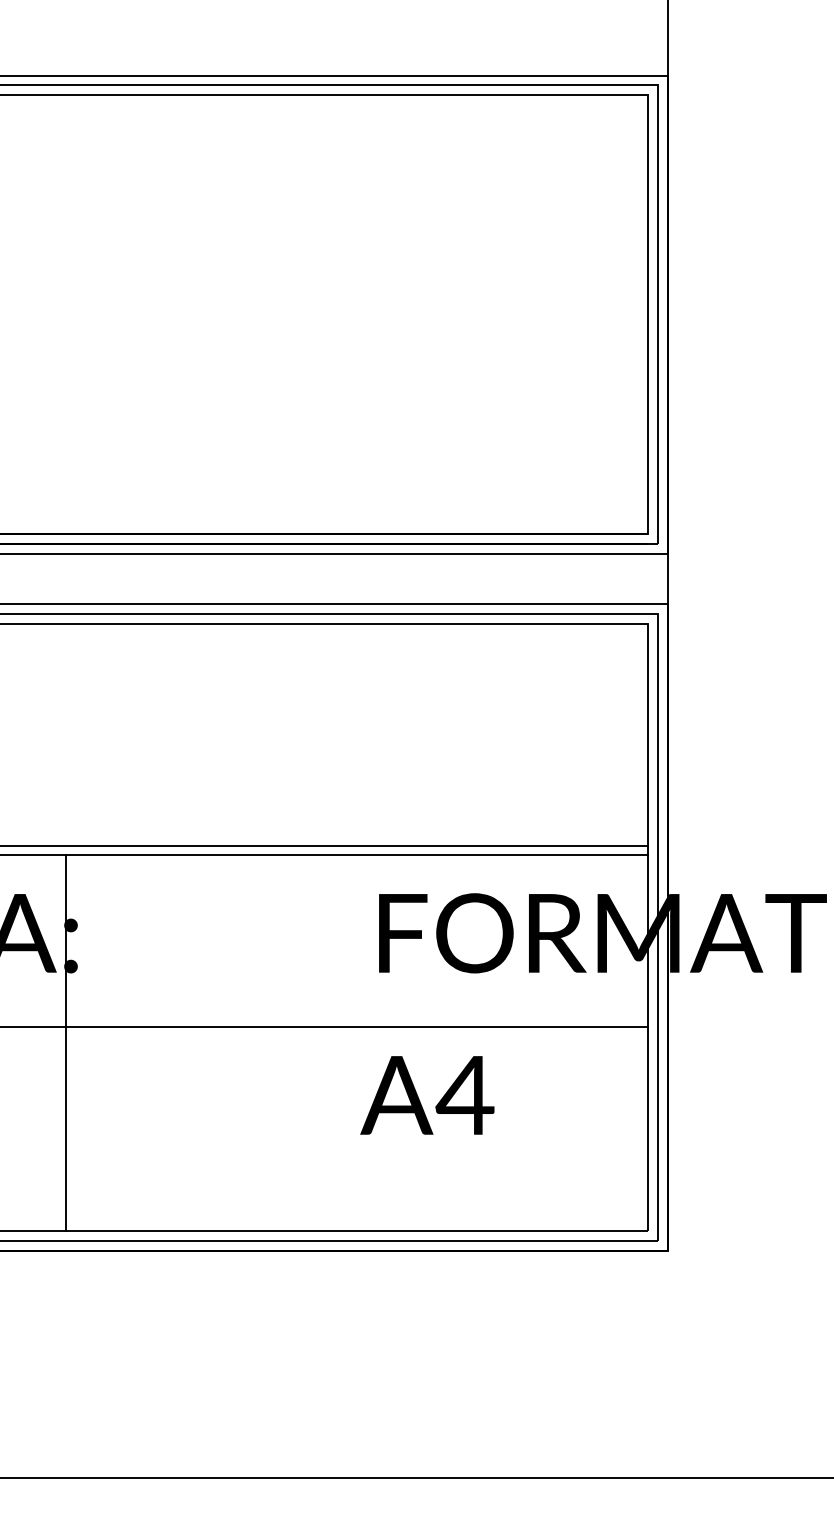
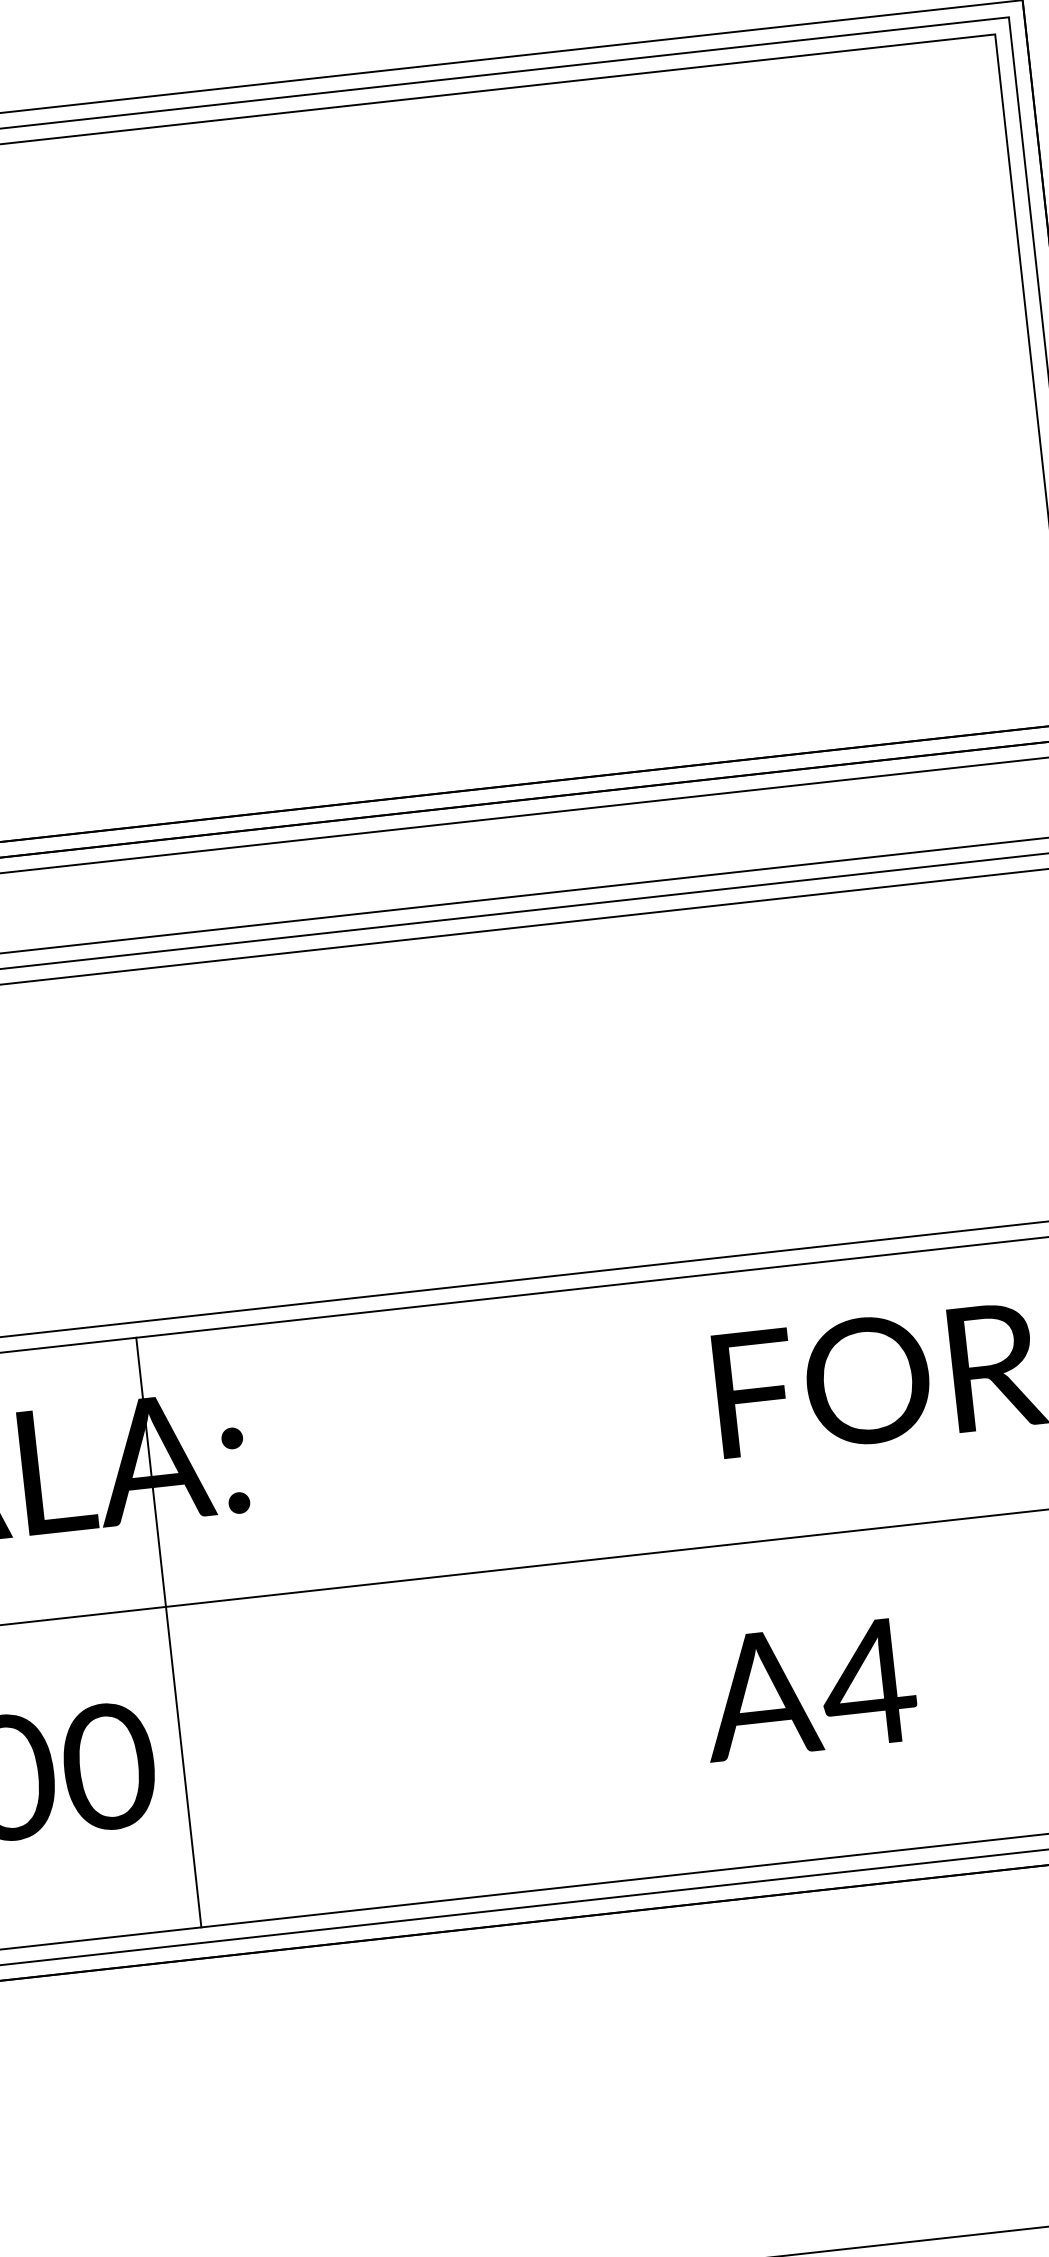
line: (65, 1042) -> (168, 1631), moved
text: (427, 1095) -> (809, 1689), moved

